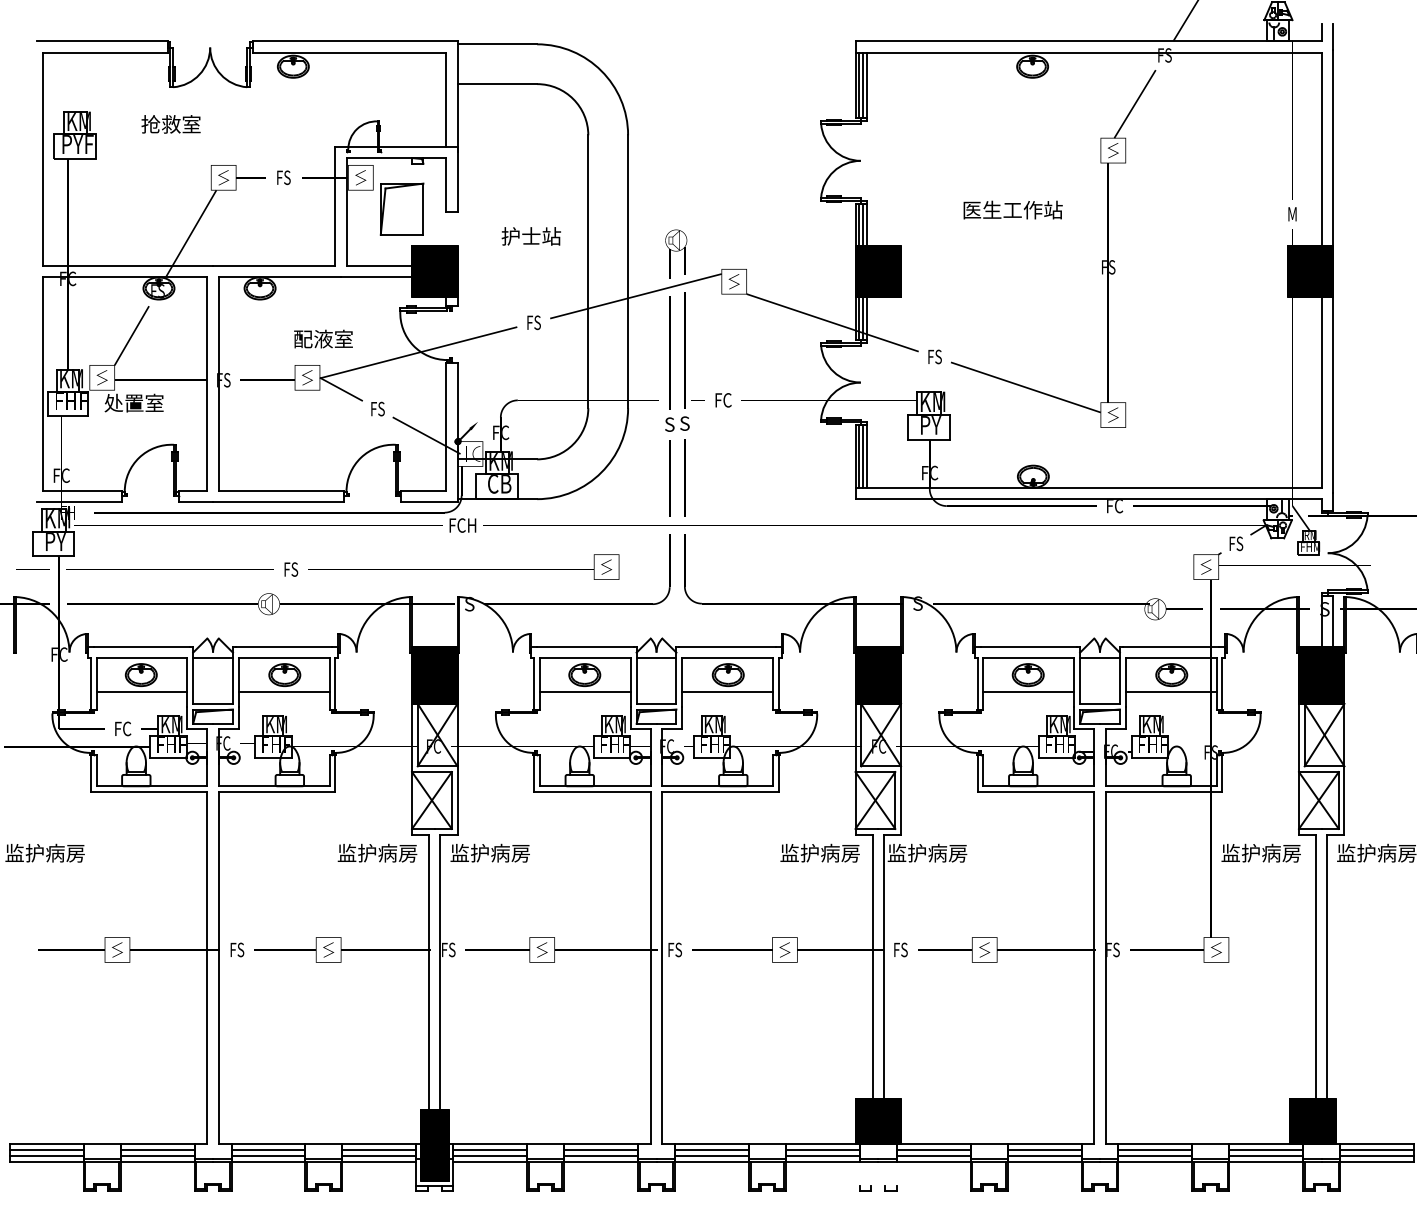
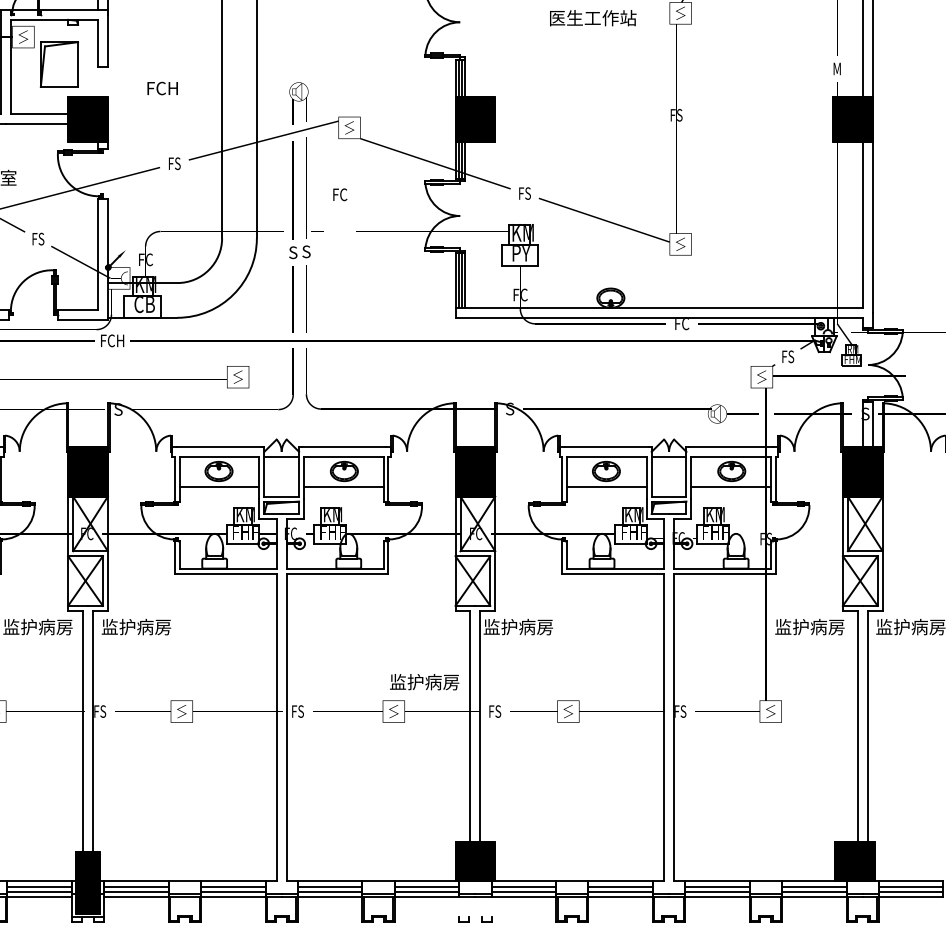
text: (1012, 209) -> (592, 17), moved
text: (530, 236) -> (171, 88), 护士站 -> FCH
text: (723, 400) -> (340, 194), moved
text: (819, 852) -> (424, 681), moved

